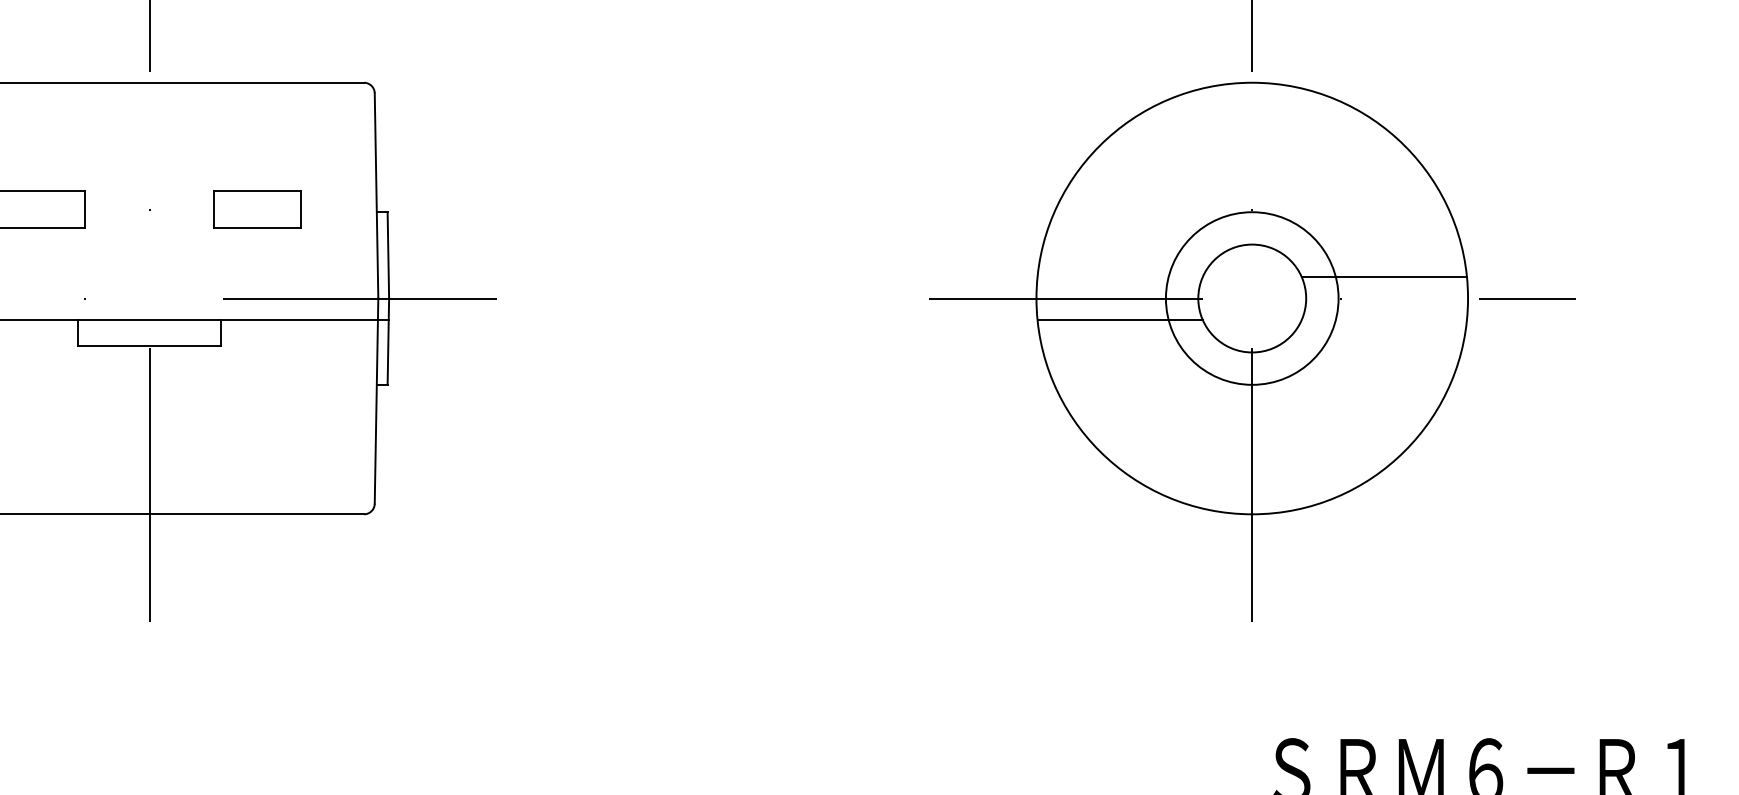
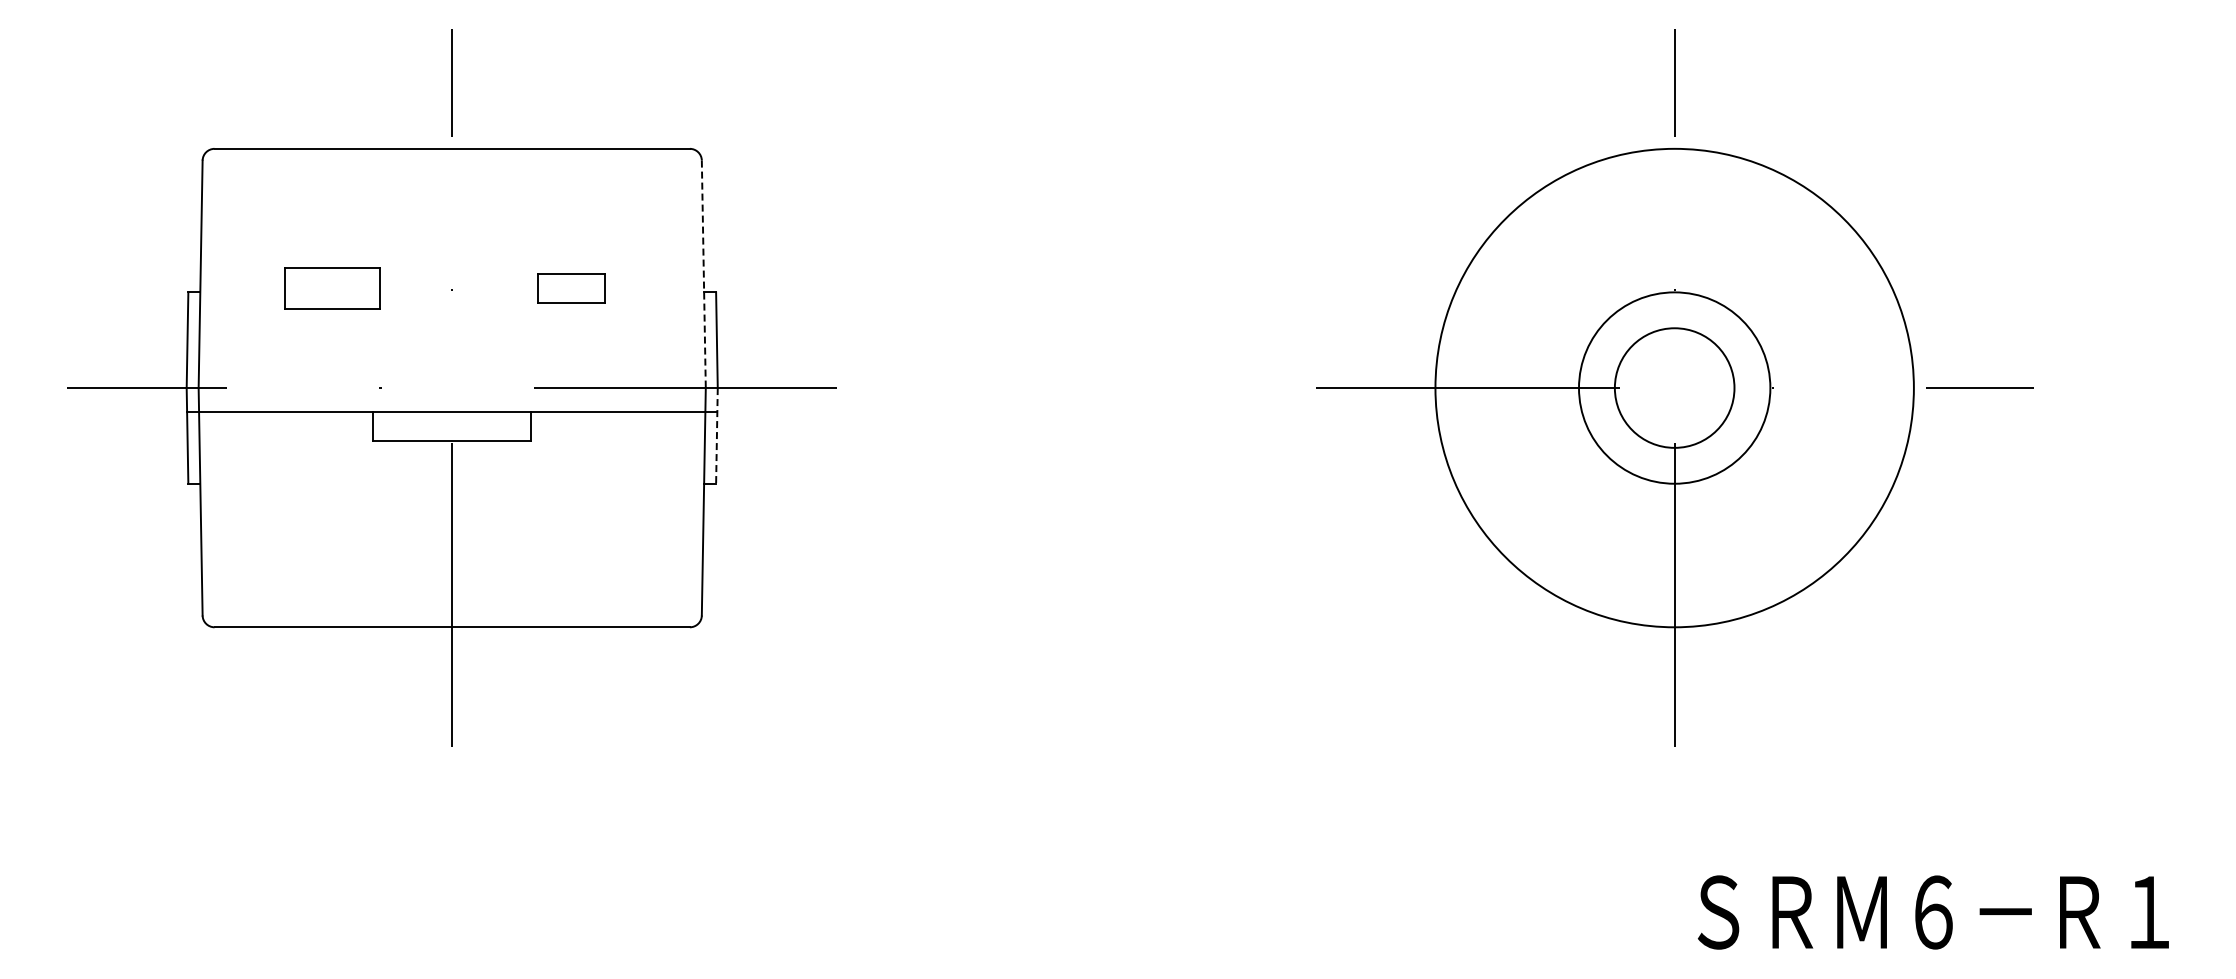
line: (376, 196) -> (703, 274), solid -> dashed
part: (257, 208) -> (571, 288), size x0.7
line: (1383, 277) -> (1820, 364), removed
line: (1119, 320) -> (1527, 412), removed
line: (387, 341) -> (716, 435), solid -> dashed

